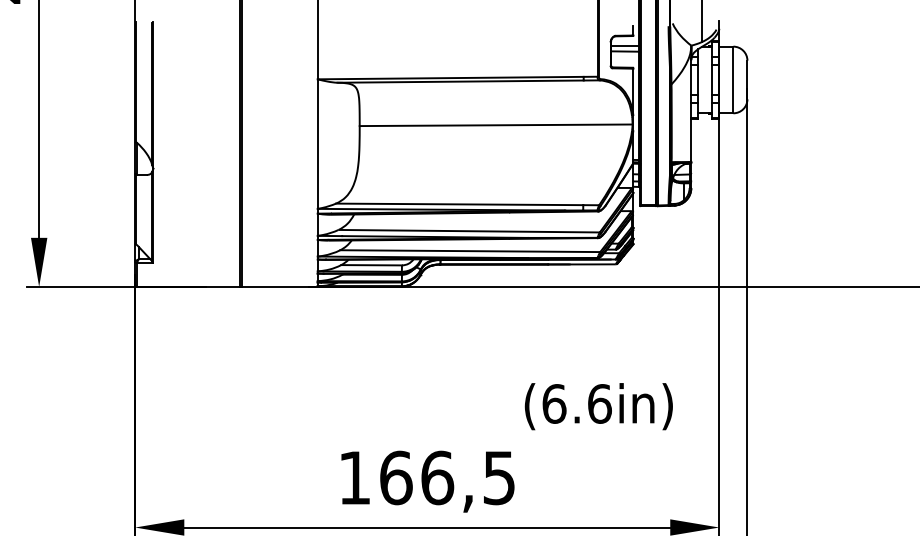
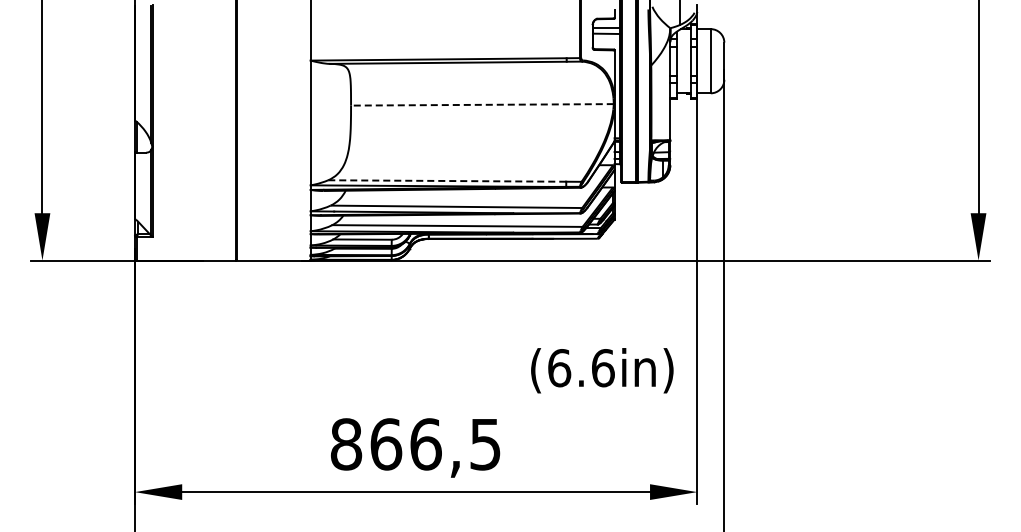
line: (495, 124) -> (481, 104), solid -> dashed
line: (459, 204) -> (447, 181), solid -> dashed
text: (599, 406) -> (602, 370), moved
text: (354, 478) -> (346, 444), 166,5 -> 866,5

